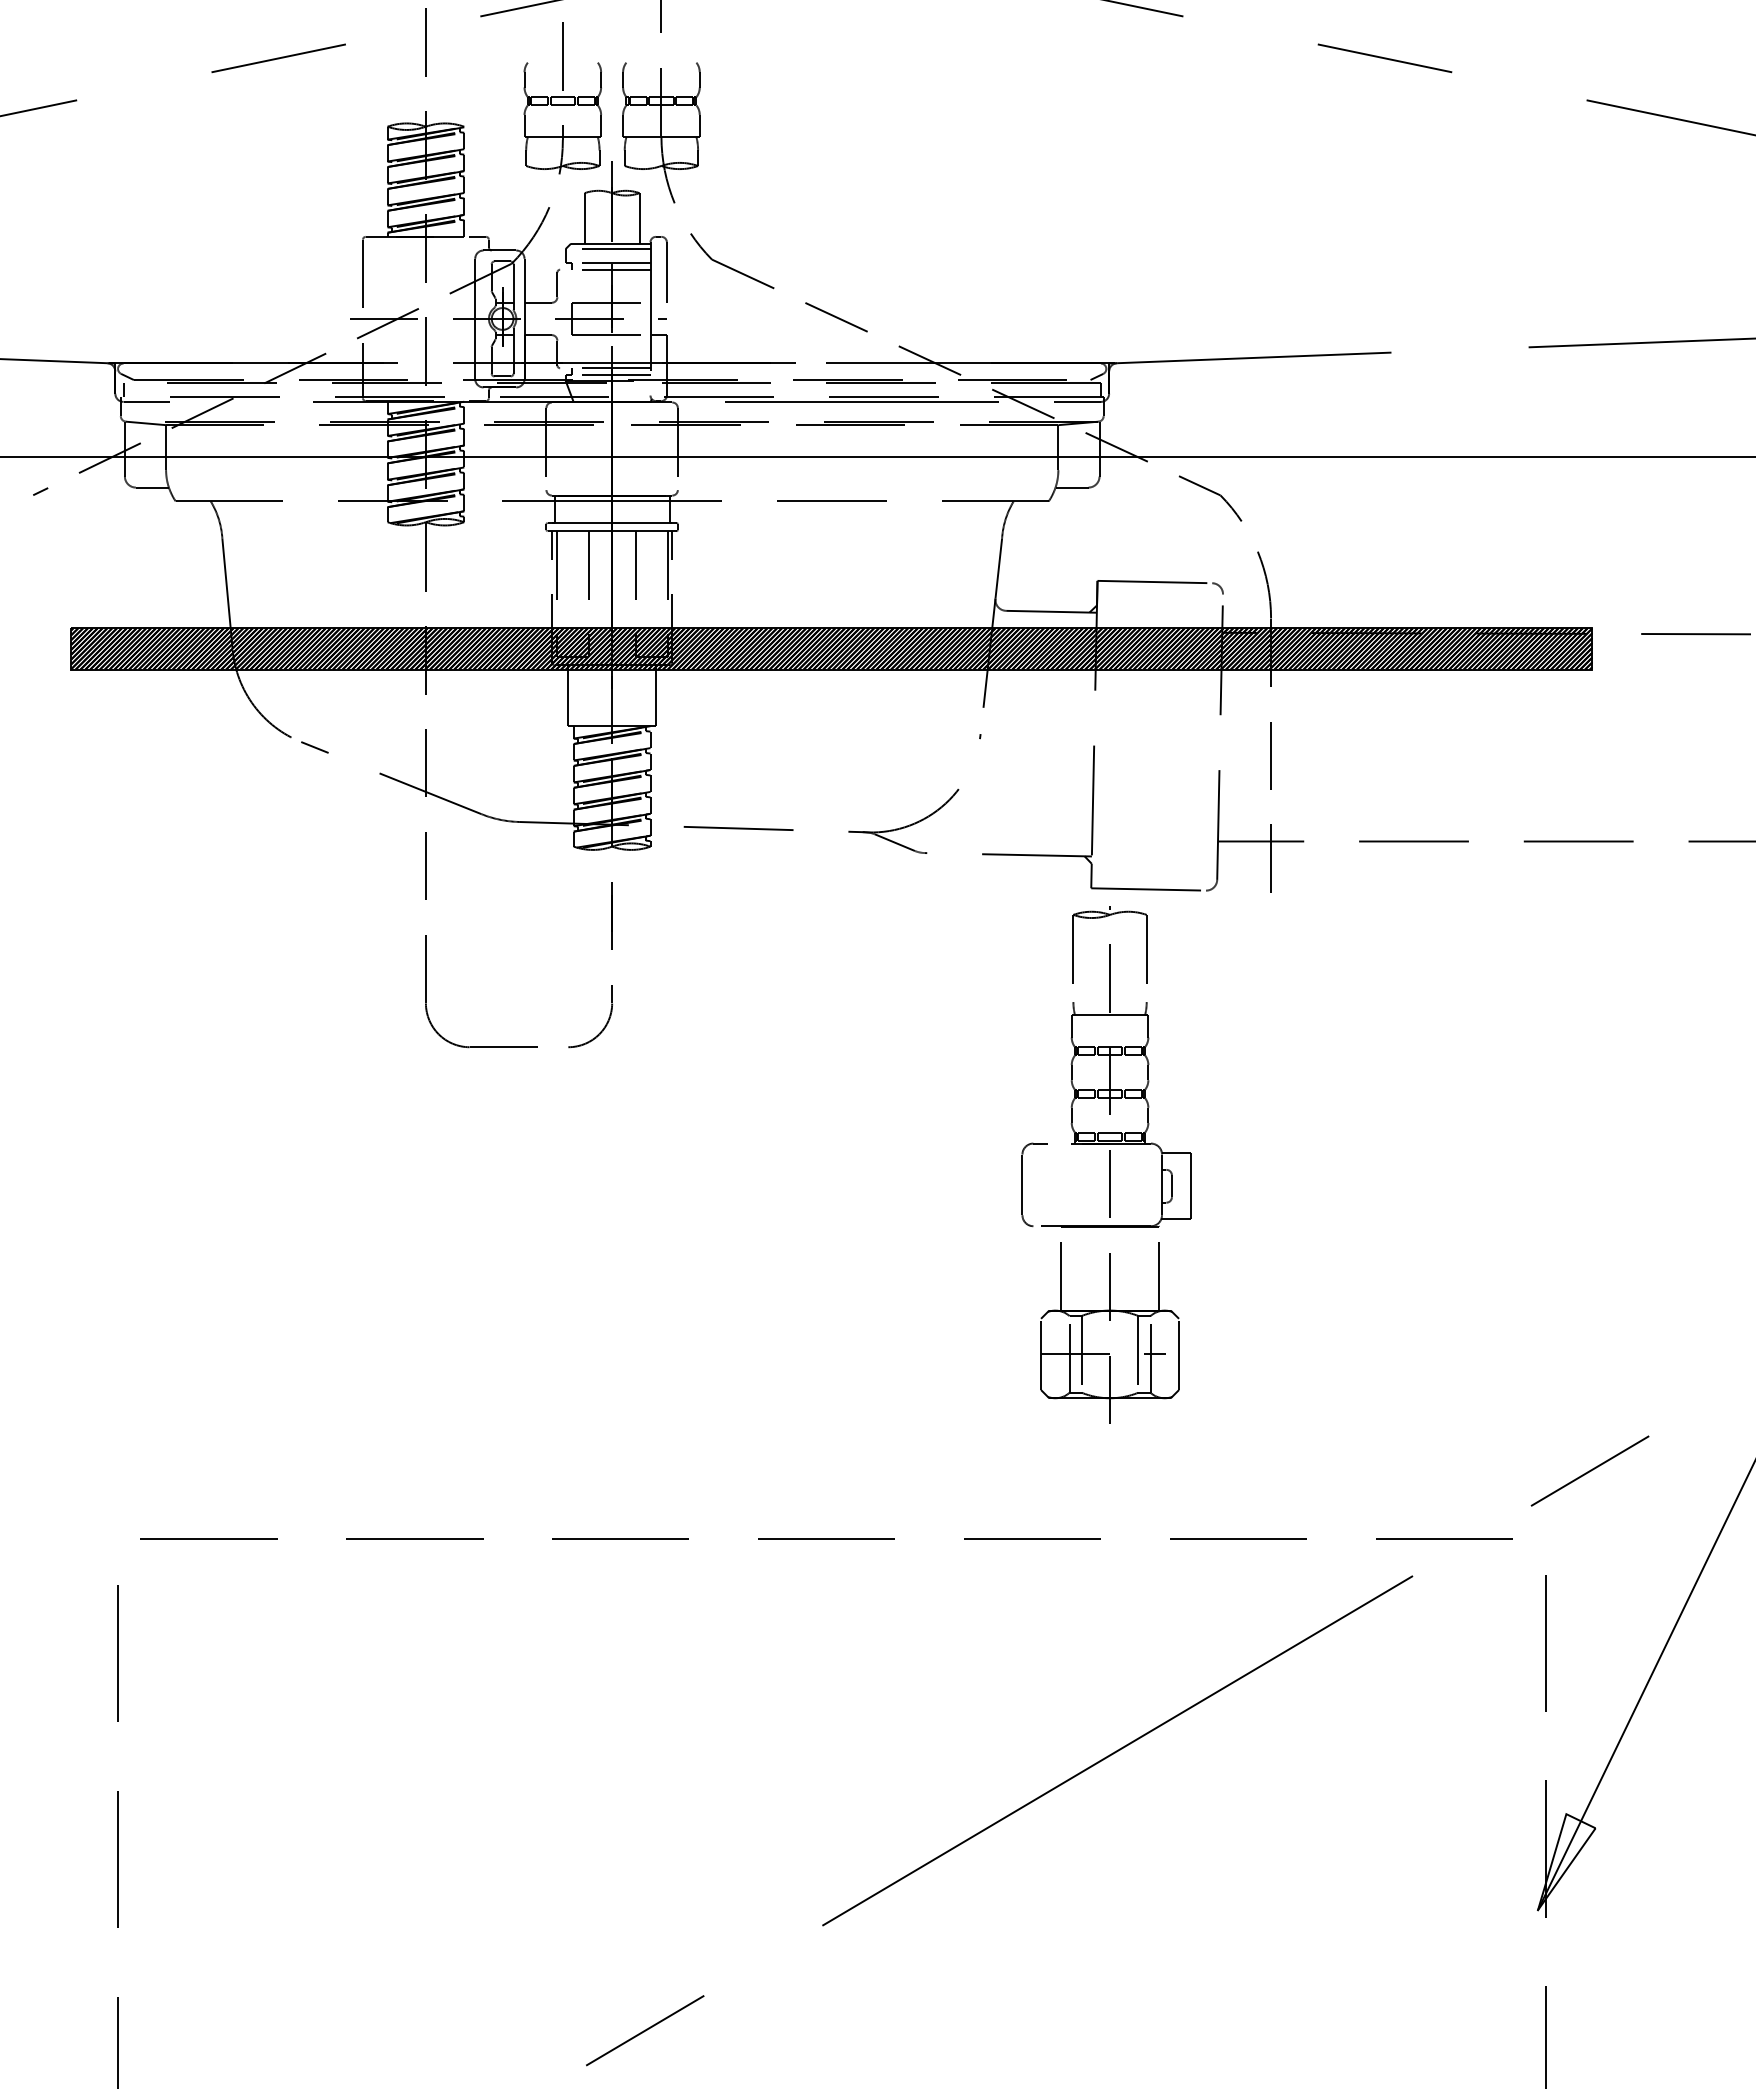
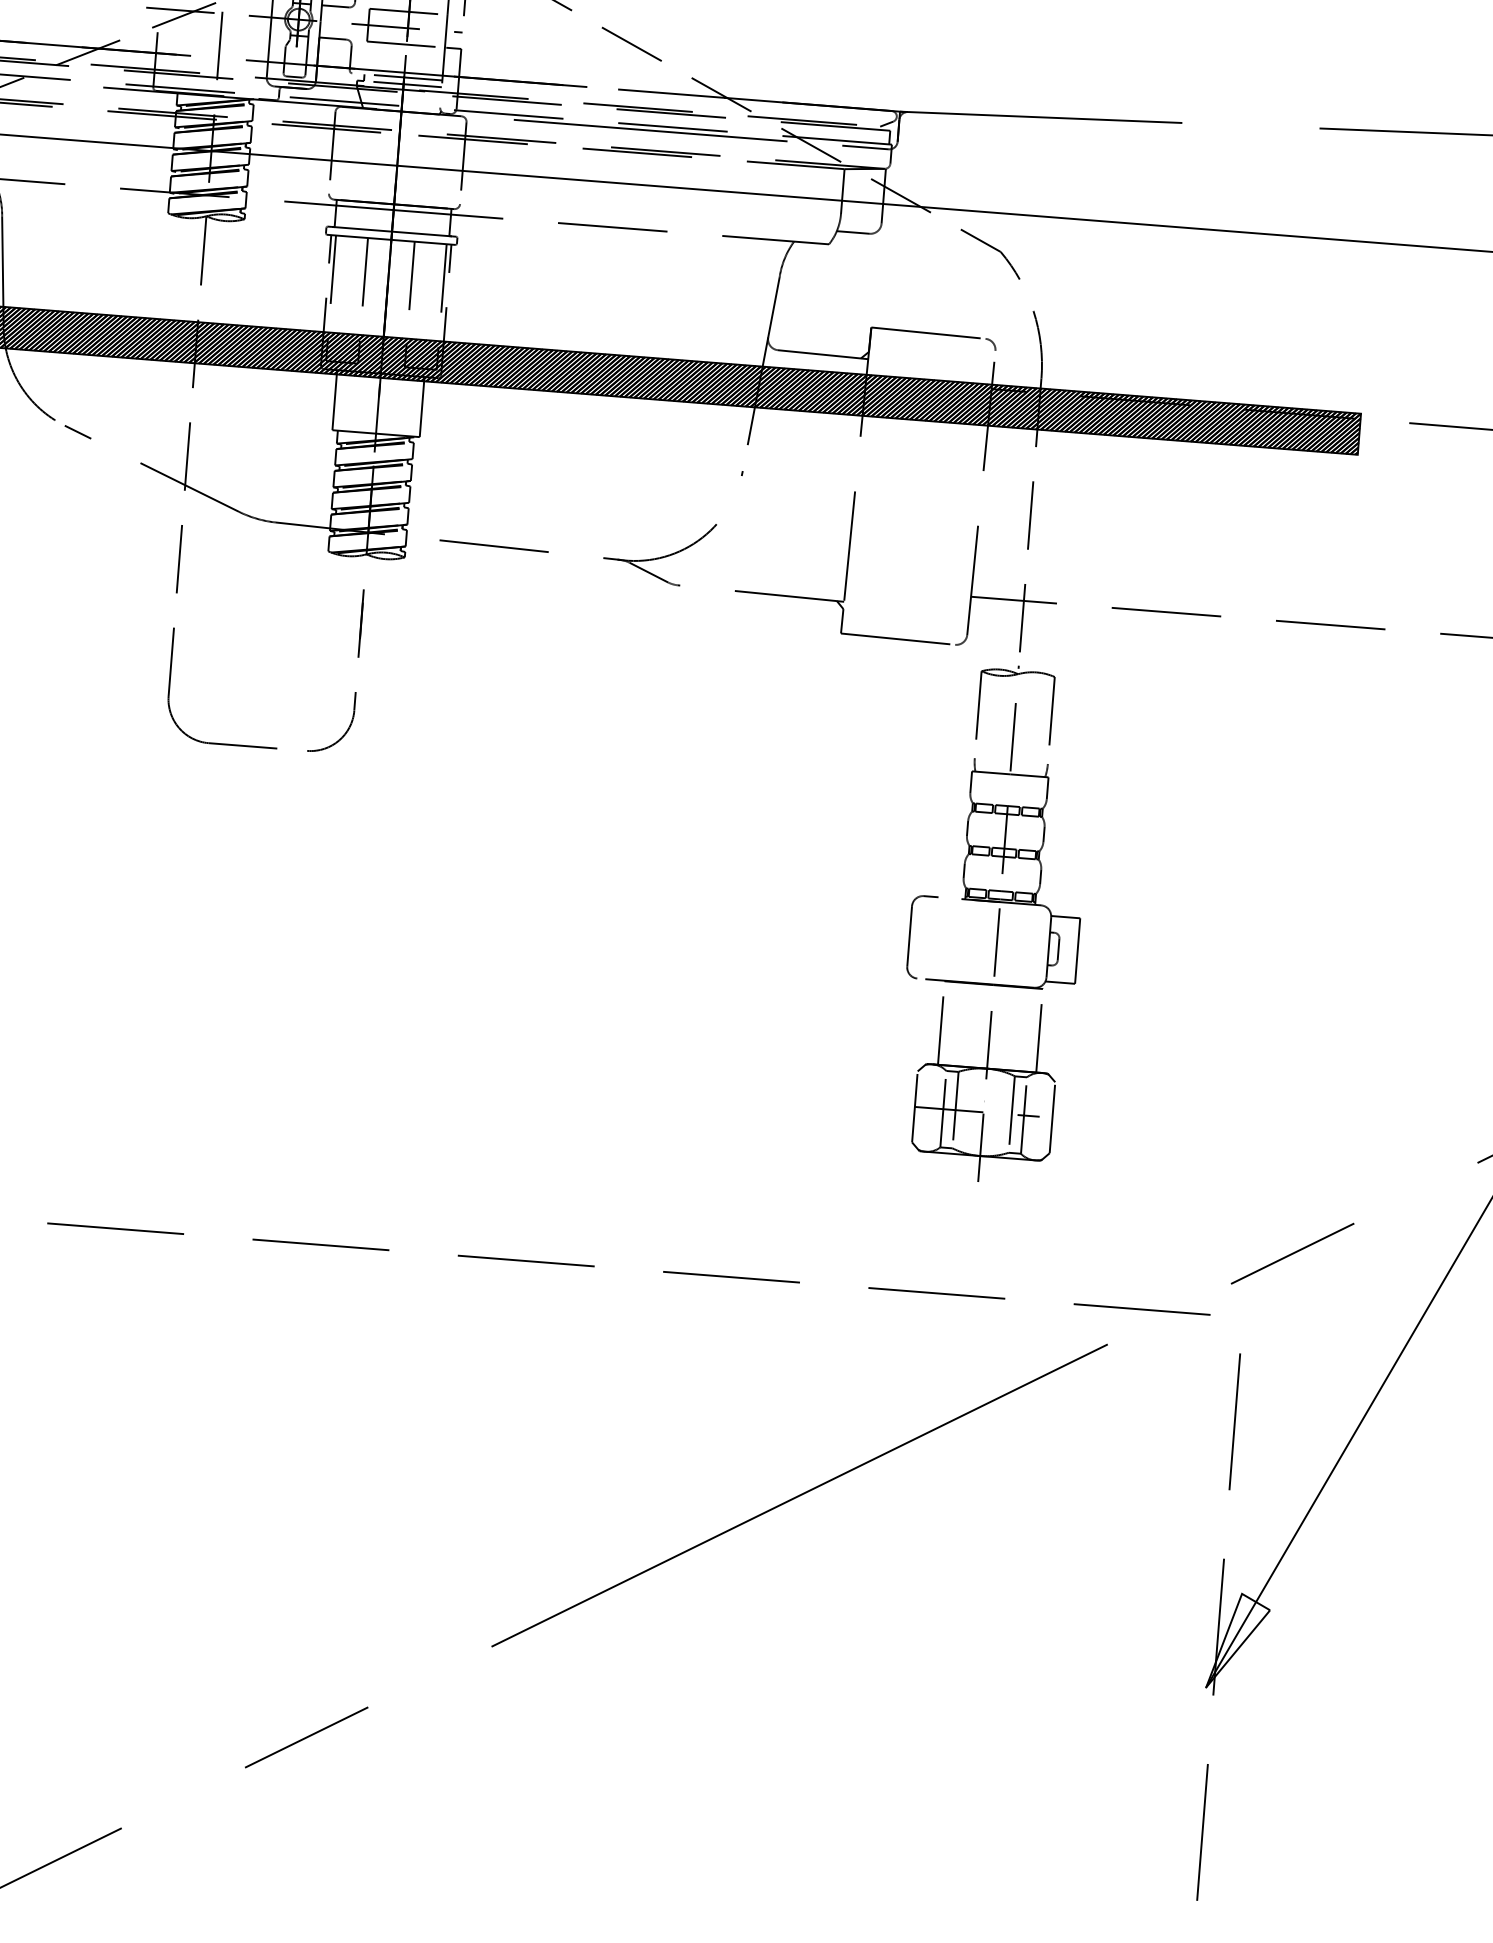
part: (1106, 1164) -> (995, 922), moved

